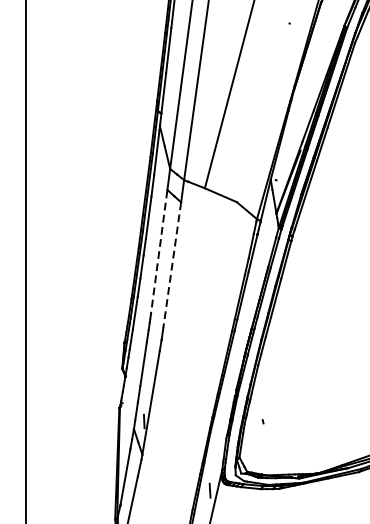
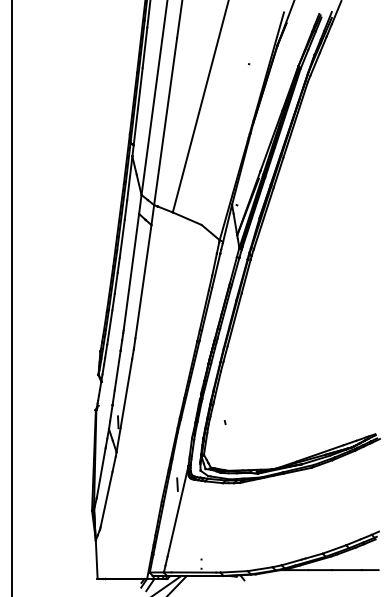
line: (158, 255) -> (131, 272), dashed -> solid
line: (172, 266) -> (143, 282), dashed -> solid

